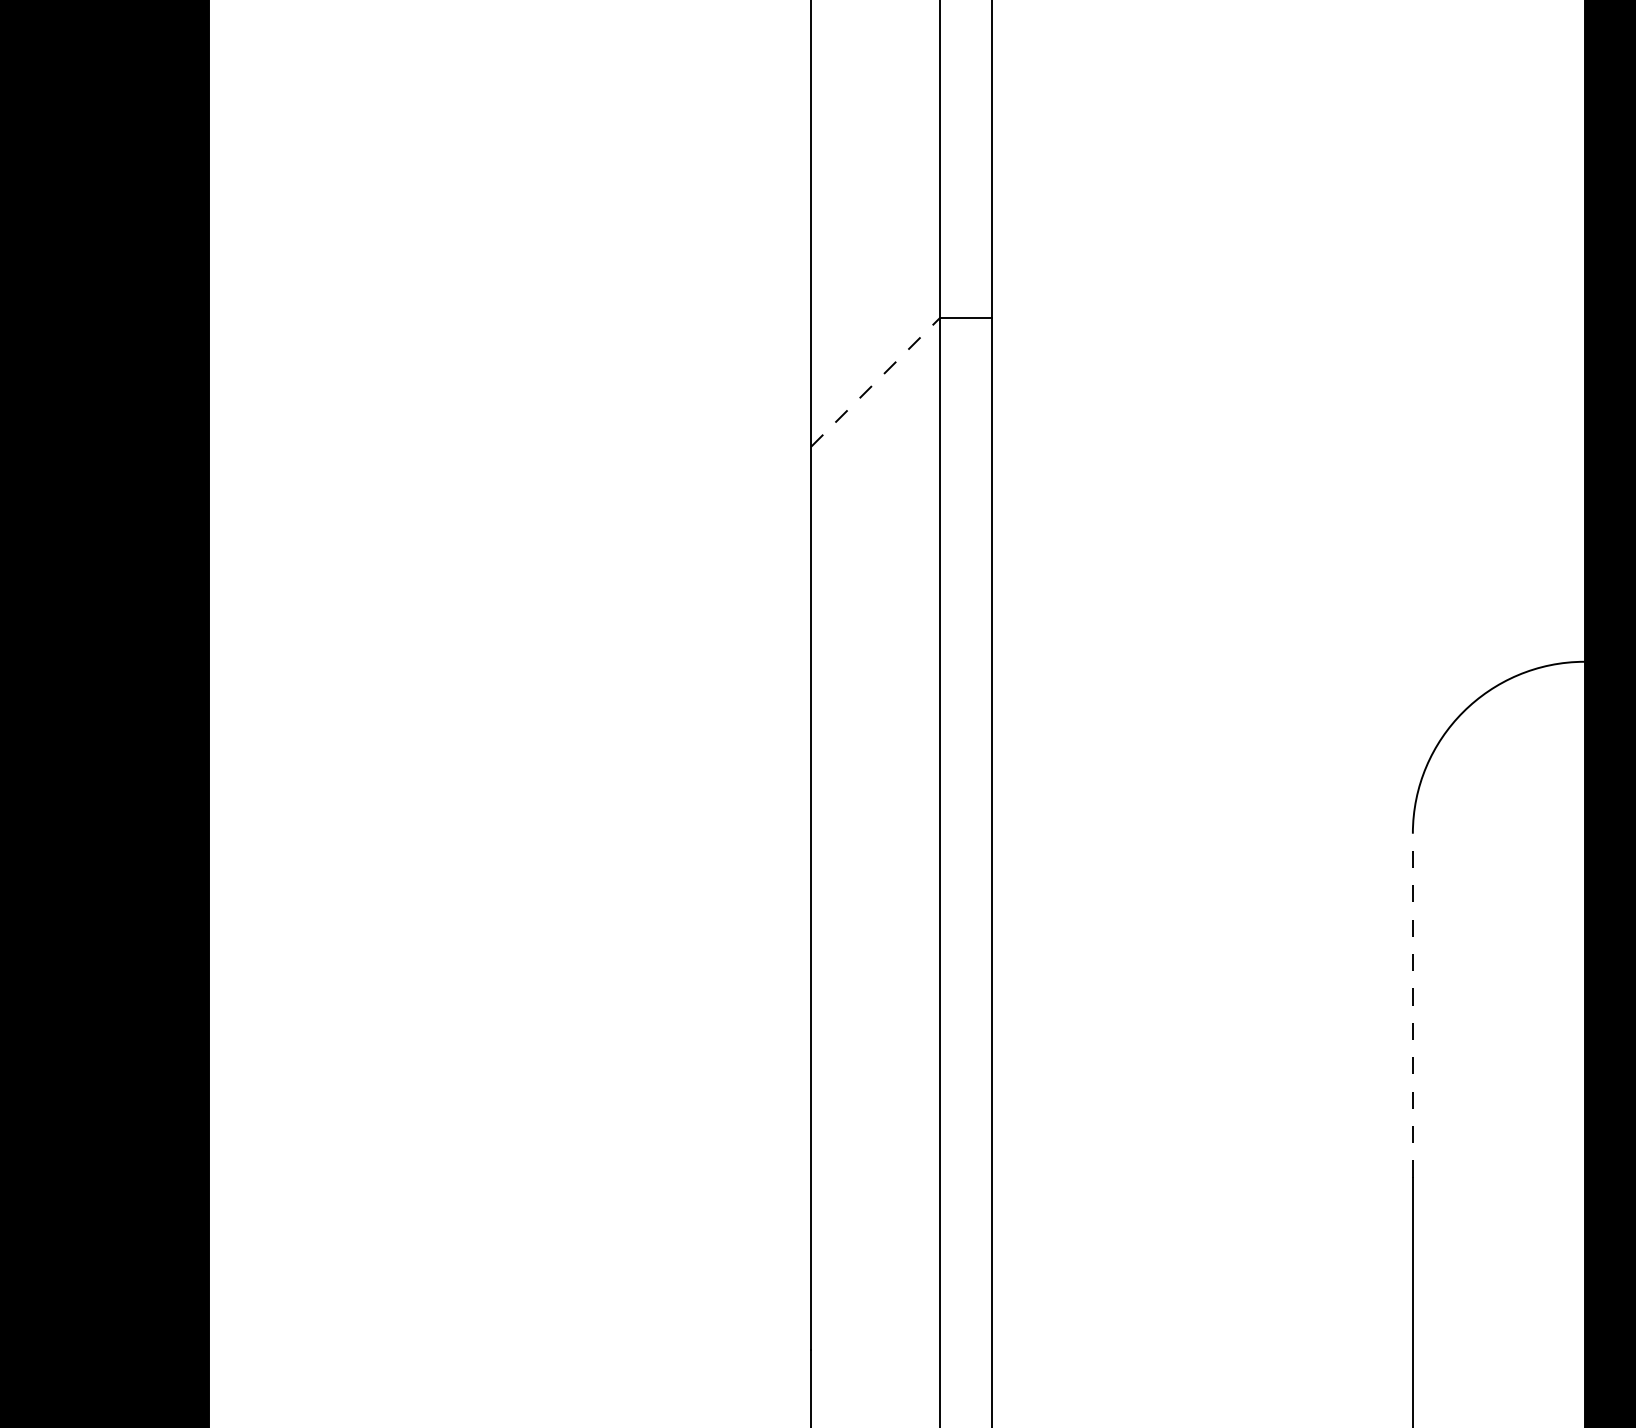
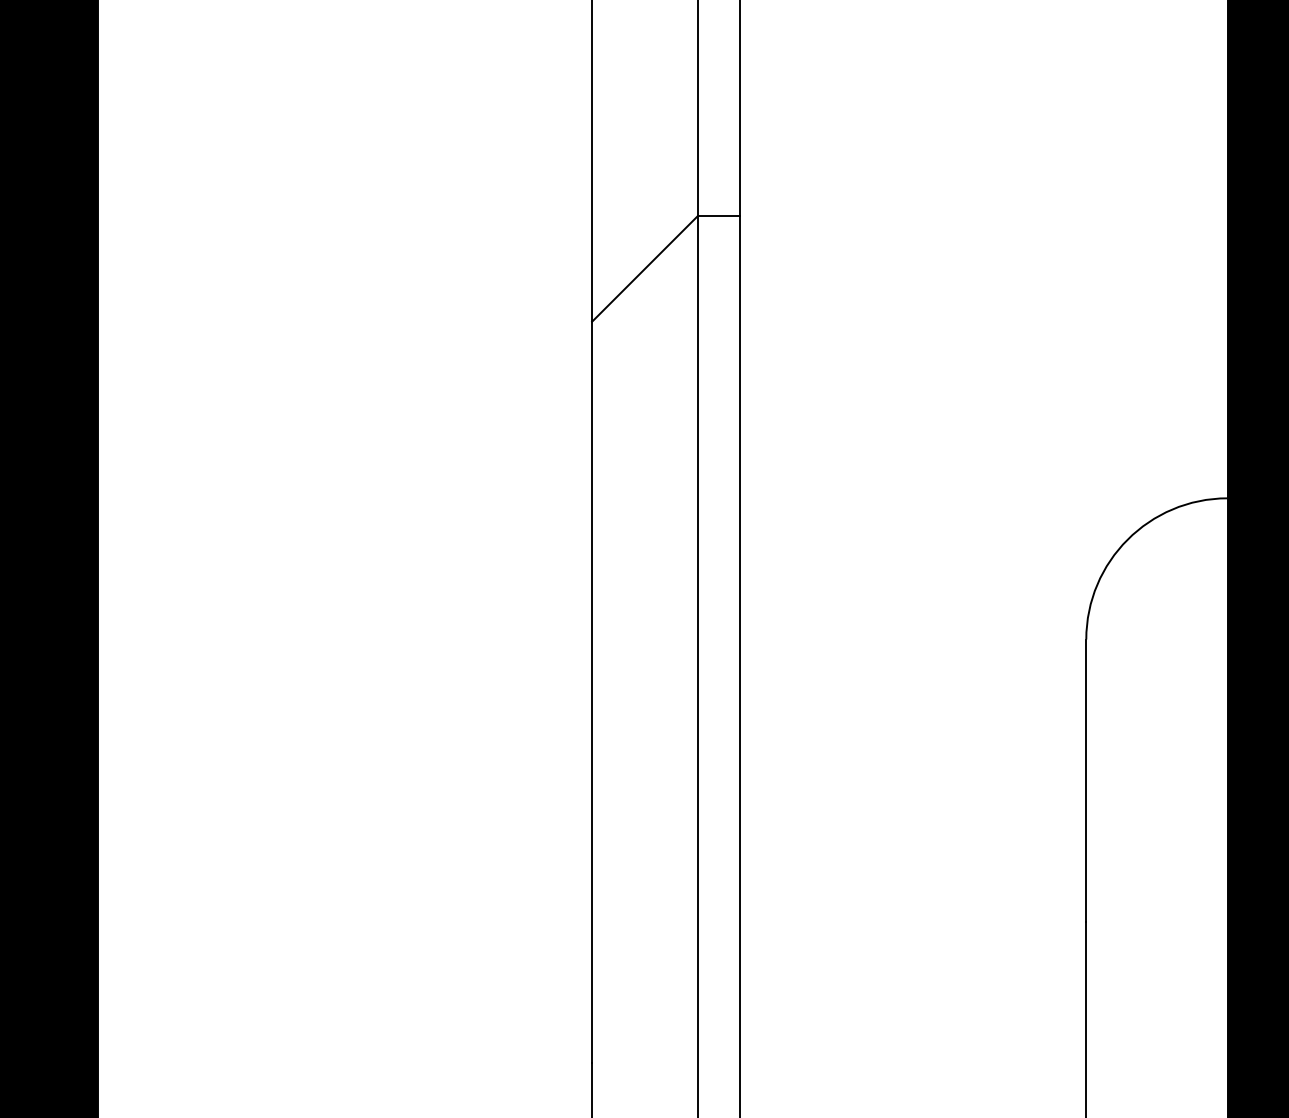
line: (875, 382) -> (644, 268), dashed -> solid
line: (1412, 1005) -> (1085, 780), dashed -> solid

